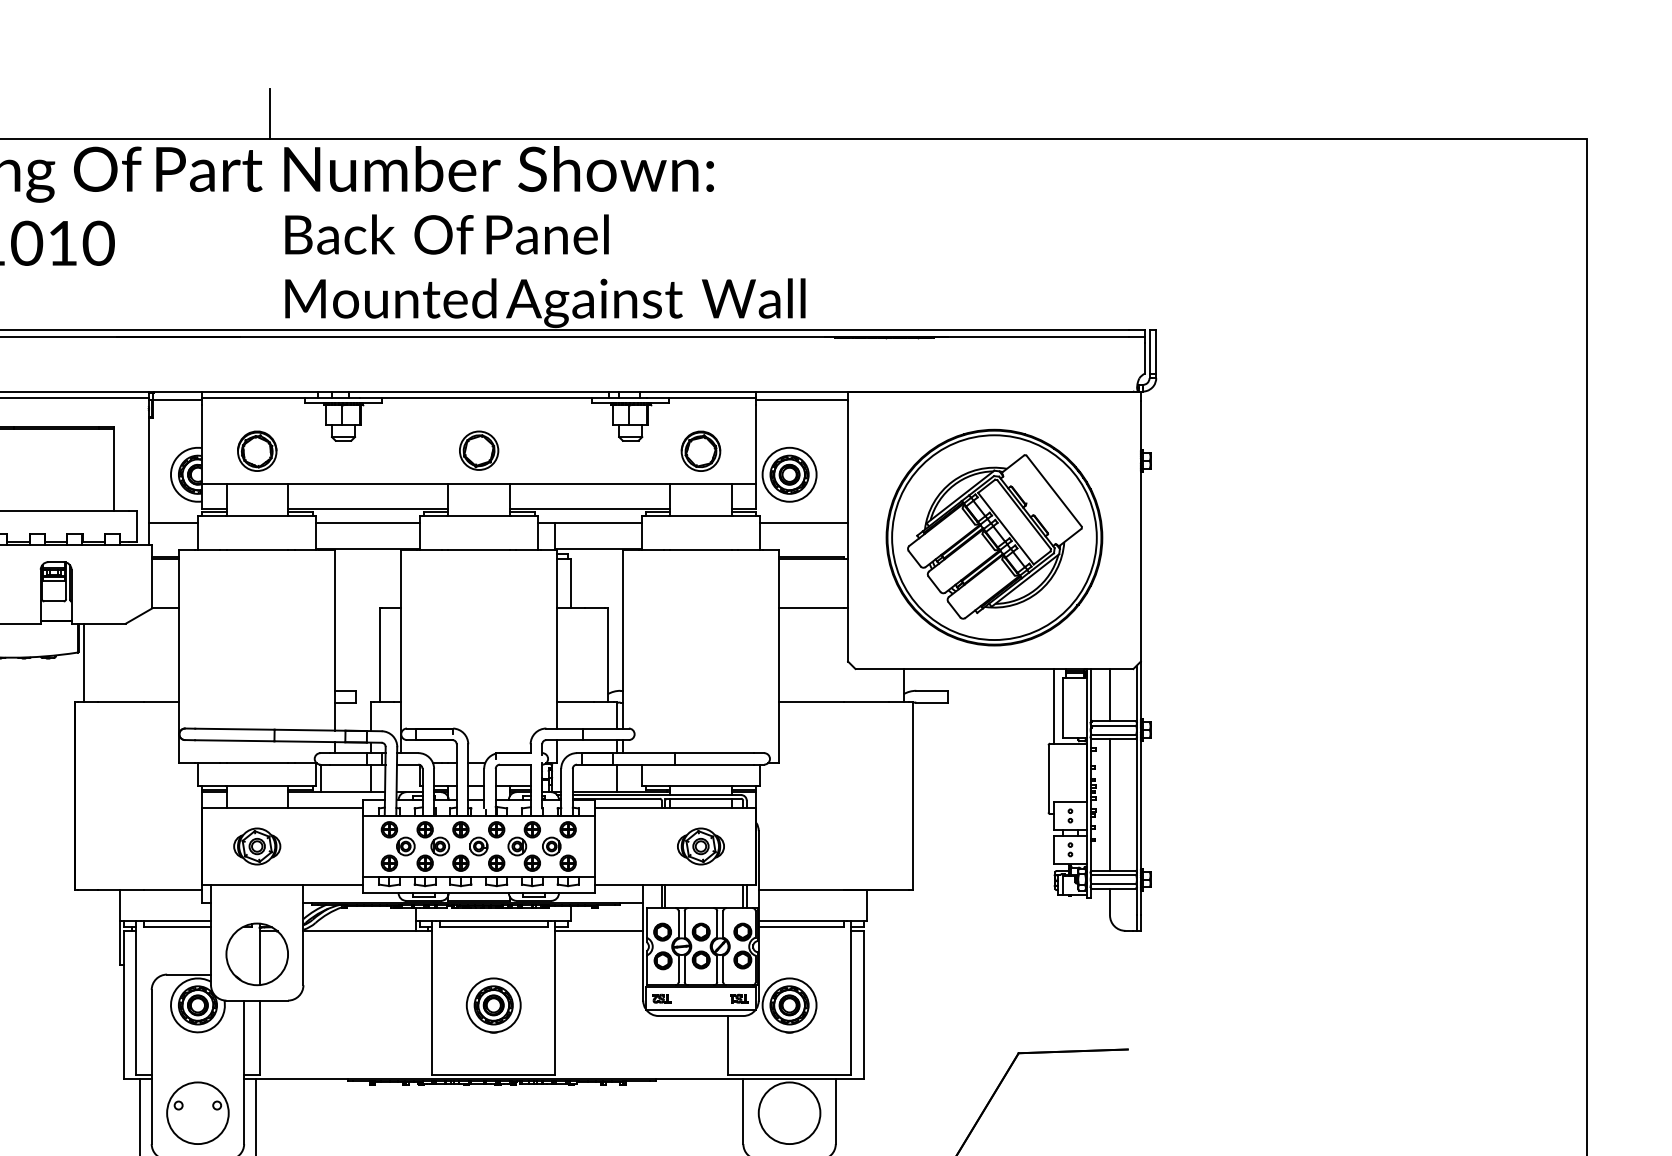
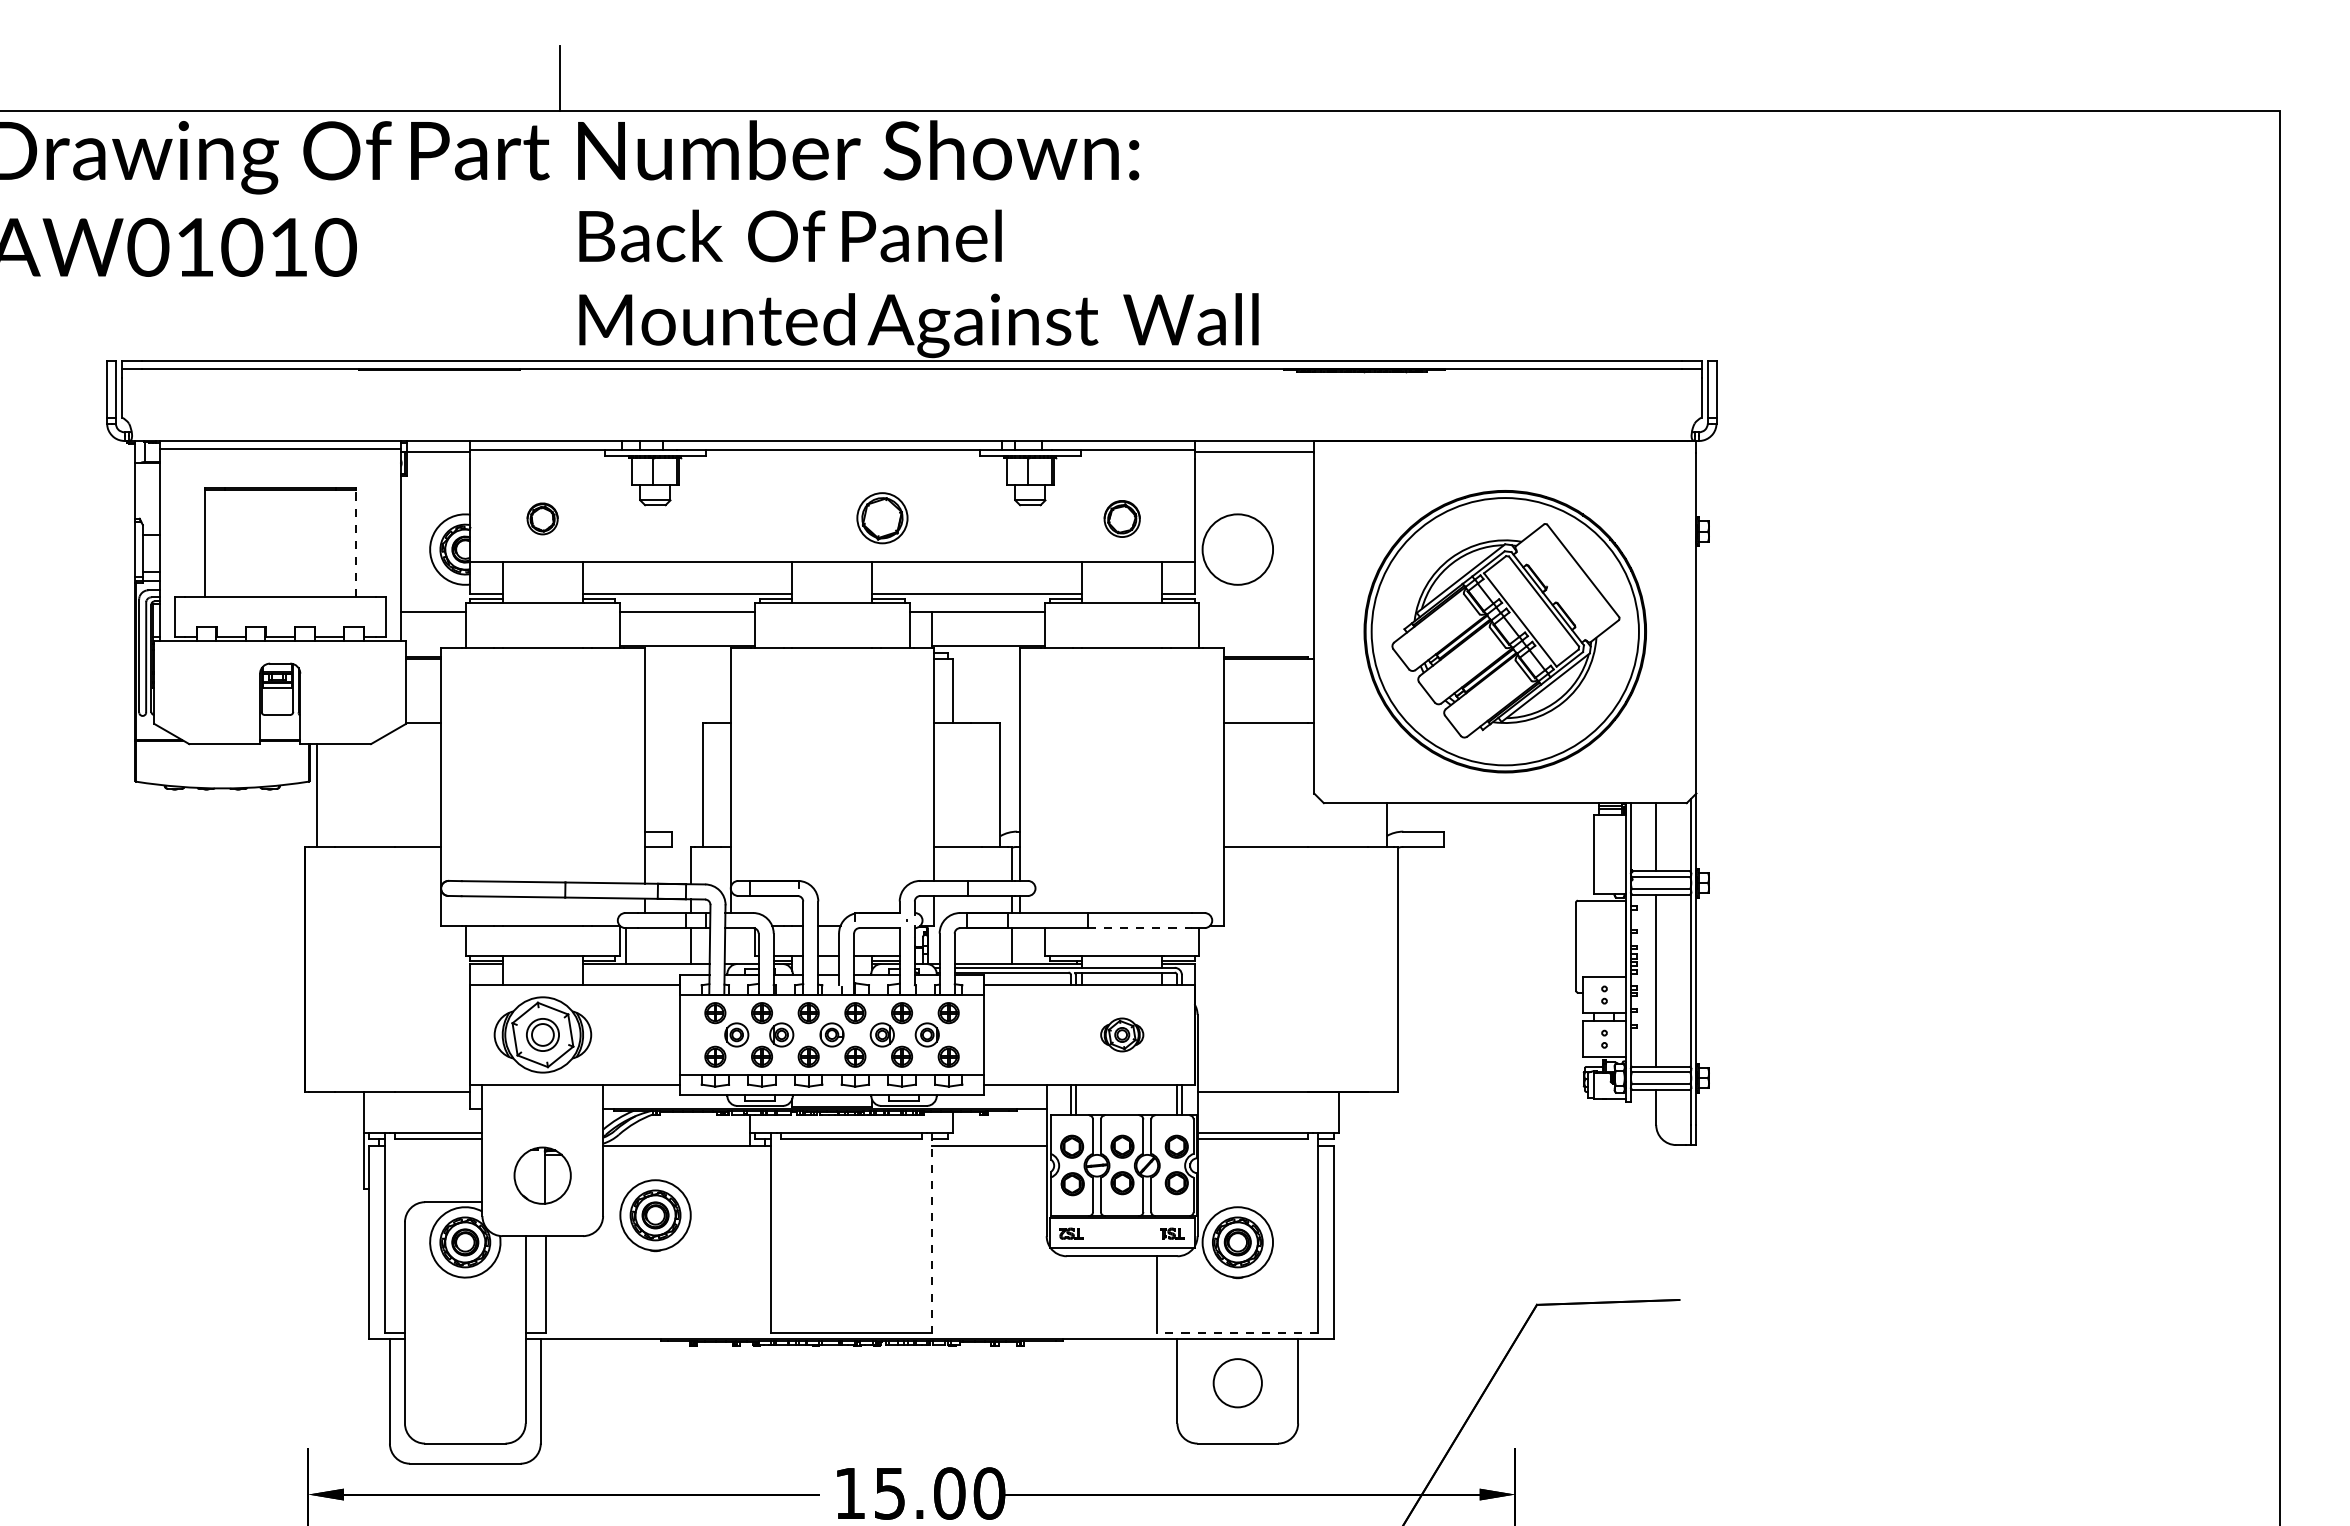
part: (257, 450) -> (542, 518), size x0.6
part: (479, 450) -> (882, 518), moved
part: (701, 450) -> (1122, 518), size x0.7
line: (113, 470) -> (355, 543), solid -> dashed
part: (789, 474) -> (1237, 549), removed
line: (803, 522) -> (1256, 612), removed
line: (1054, 706) -> (1583, 851), removed
line: (714, 764) -> (1139, 928), solid -> dashed
part: (257, 846) -> (542, 1034), size x1.6
part: (701, 846) -> (1122, 1034), size x0.7
part: (257, 954) -> (542, 1175), size x0.7
line: (555, 998) -> (932, 1233), solid -> dashed
part: (493, 1005) -> (655, 1215), moved
line: (789, 1075) -> (1237, 1333), solid -> dashed
part: (198, 1113) -> (465, 1383), removed
circle: (789, 1113) -> (1237, 1383), size x0.6

